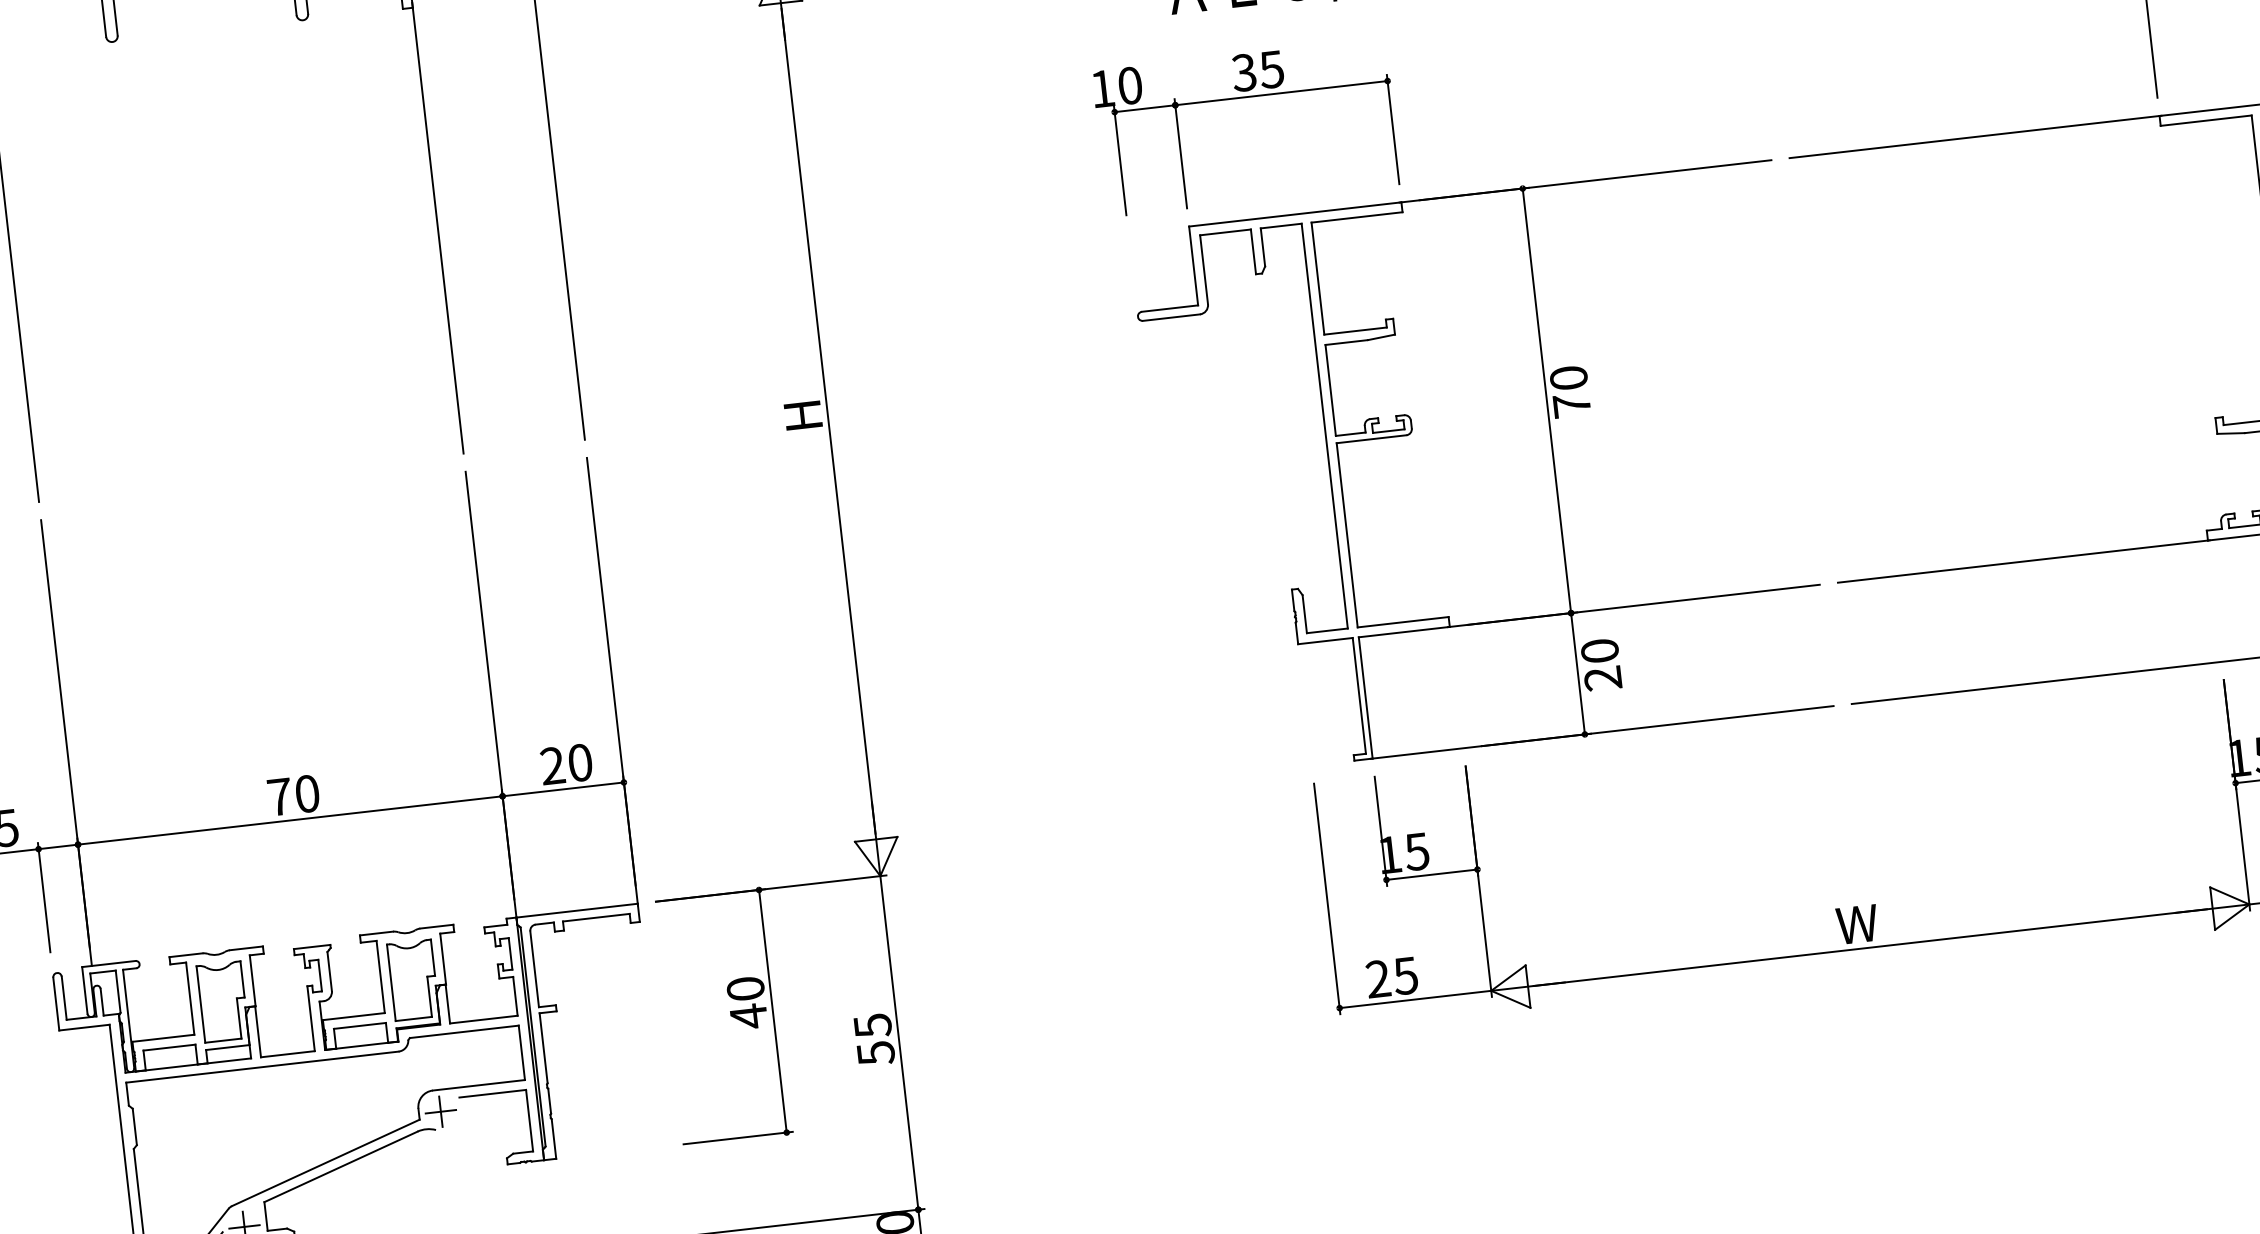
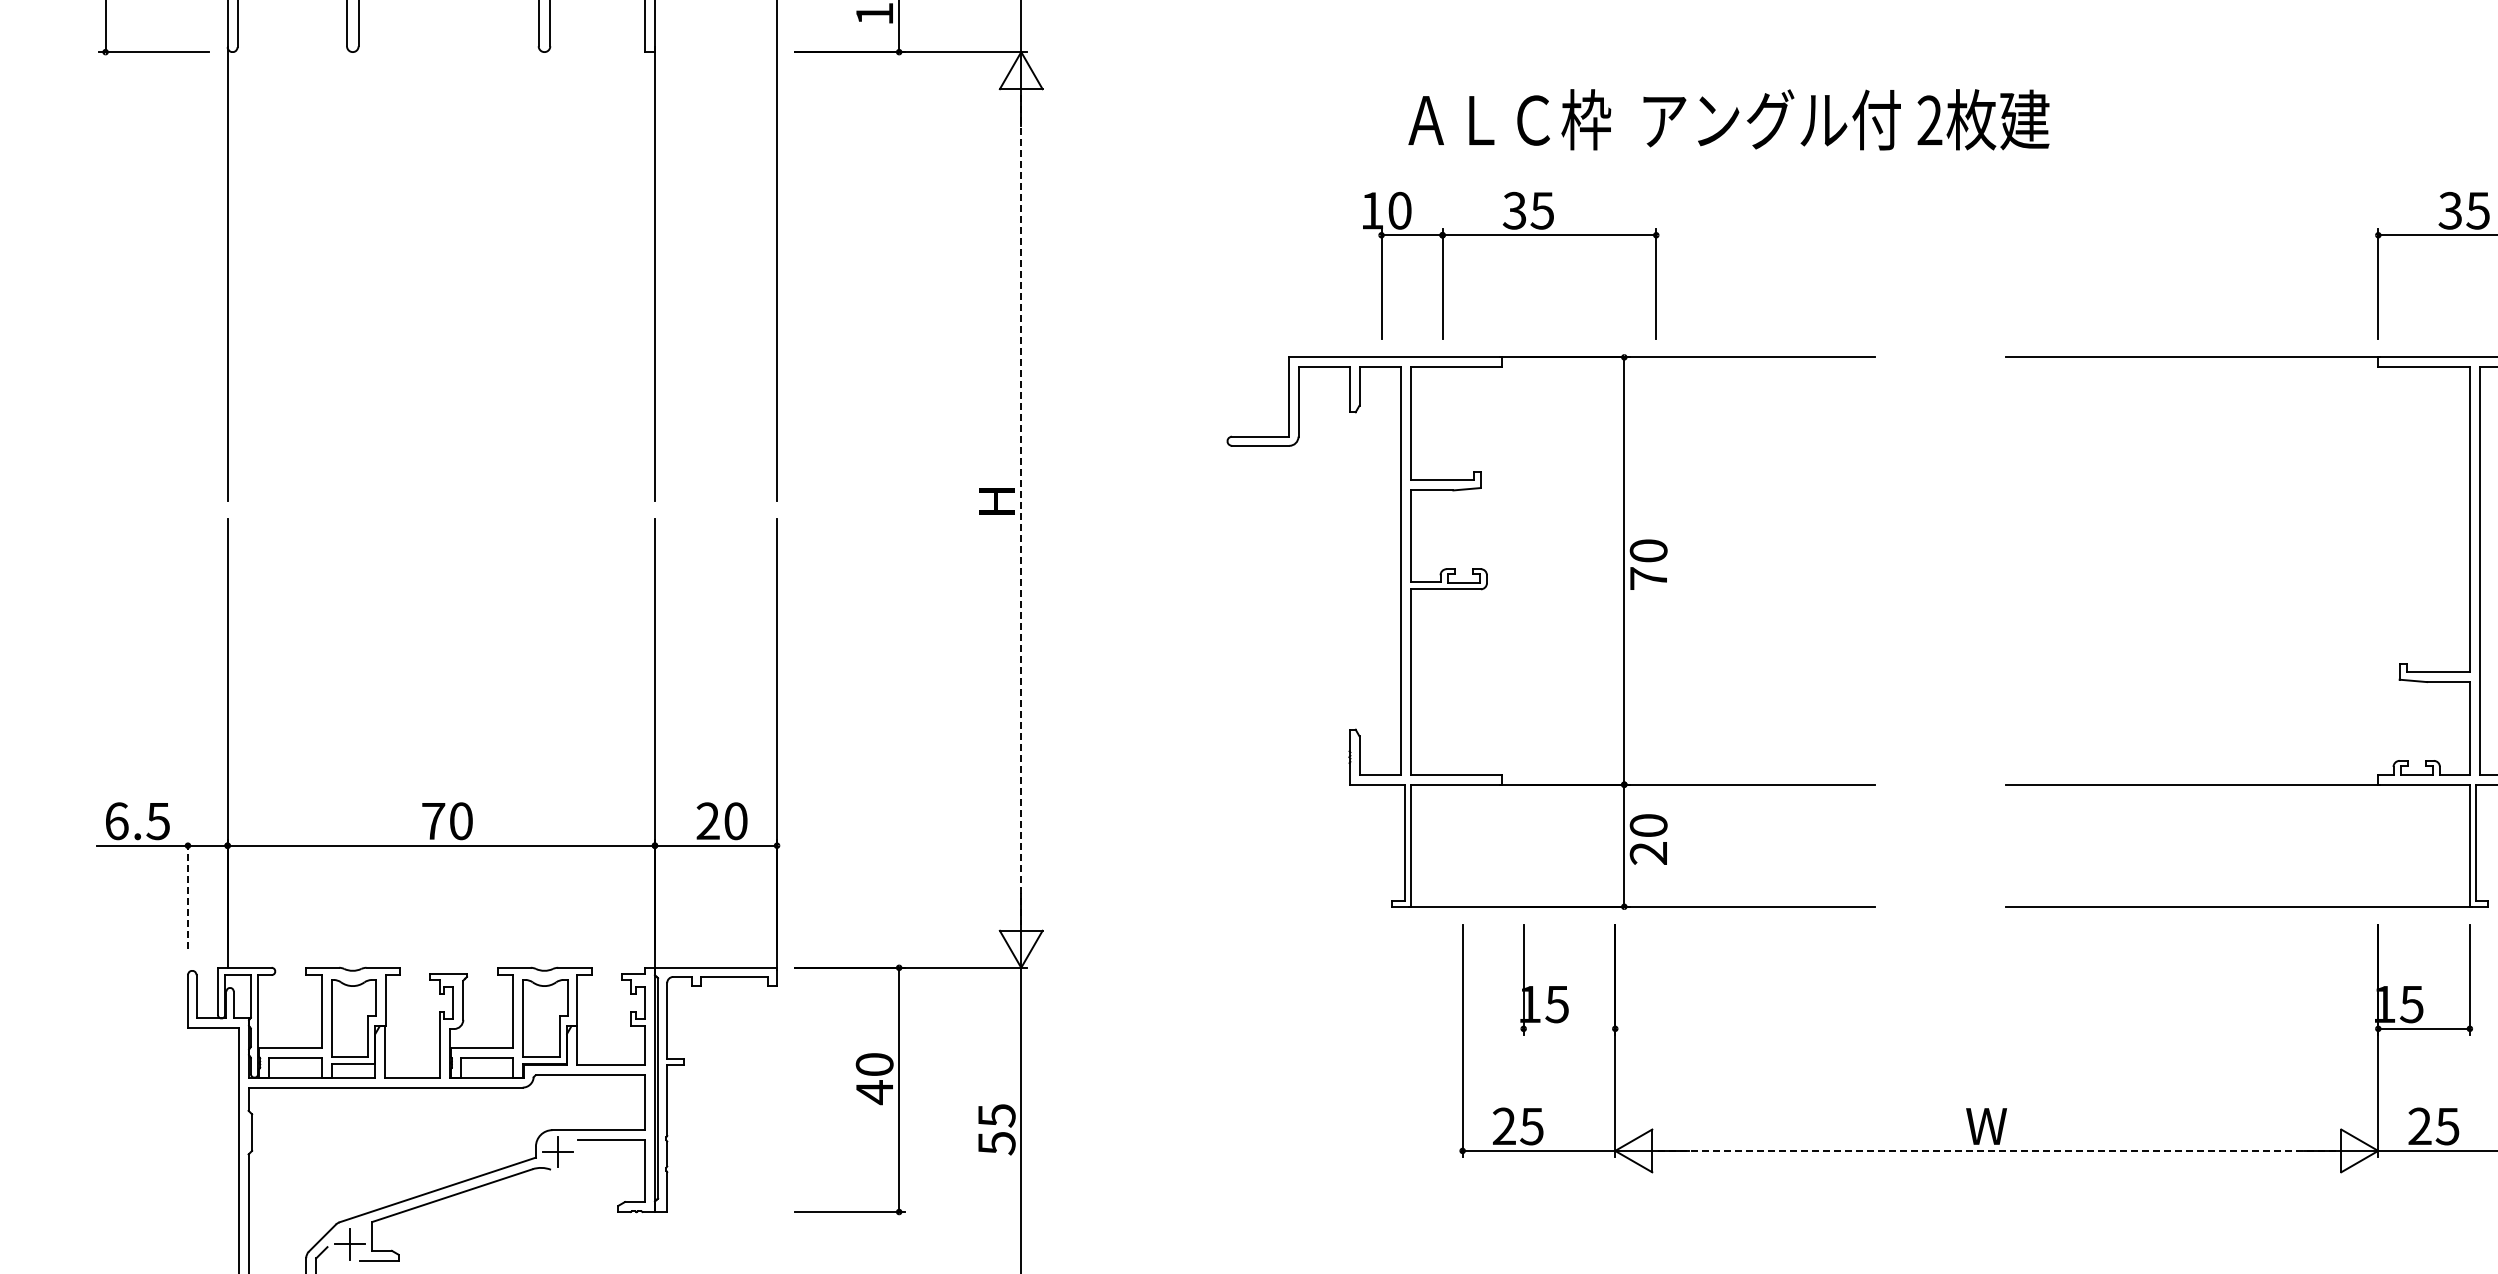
part: (1243, 97) -> (1511, 235), moved
line: (828, 421) -> (1021, 510), solid -> dashed
part: (1480, 469) -> (1550, 631), moved
line: (1431, 874) -> (1569, 1028), removed
line: (44, 897) -> (188, 894), solid -> dashed
line: (1870, 947) -> (1996, 1150), solid -> dashed

